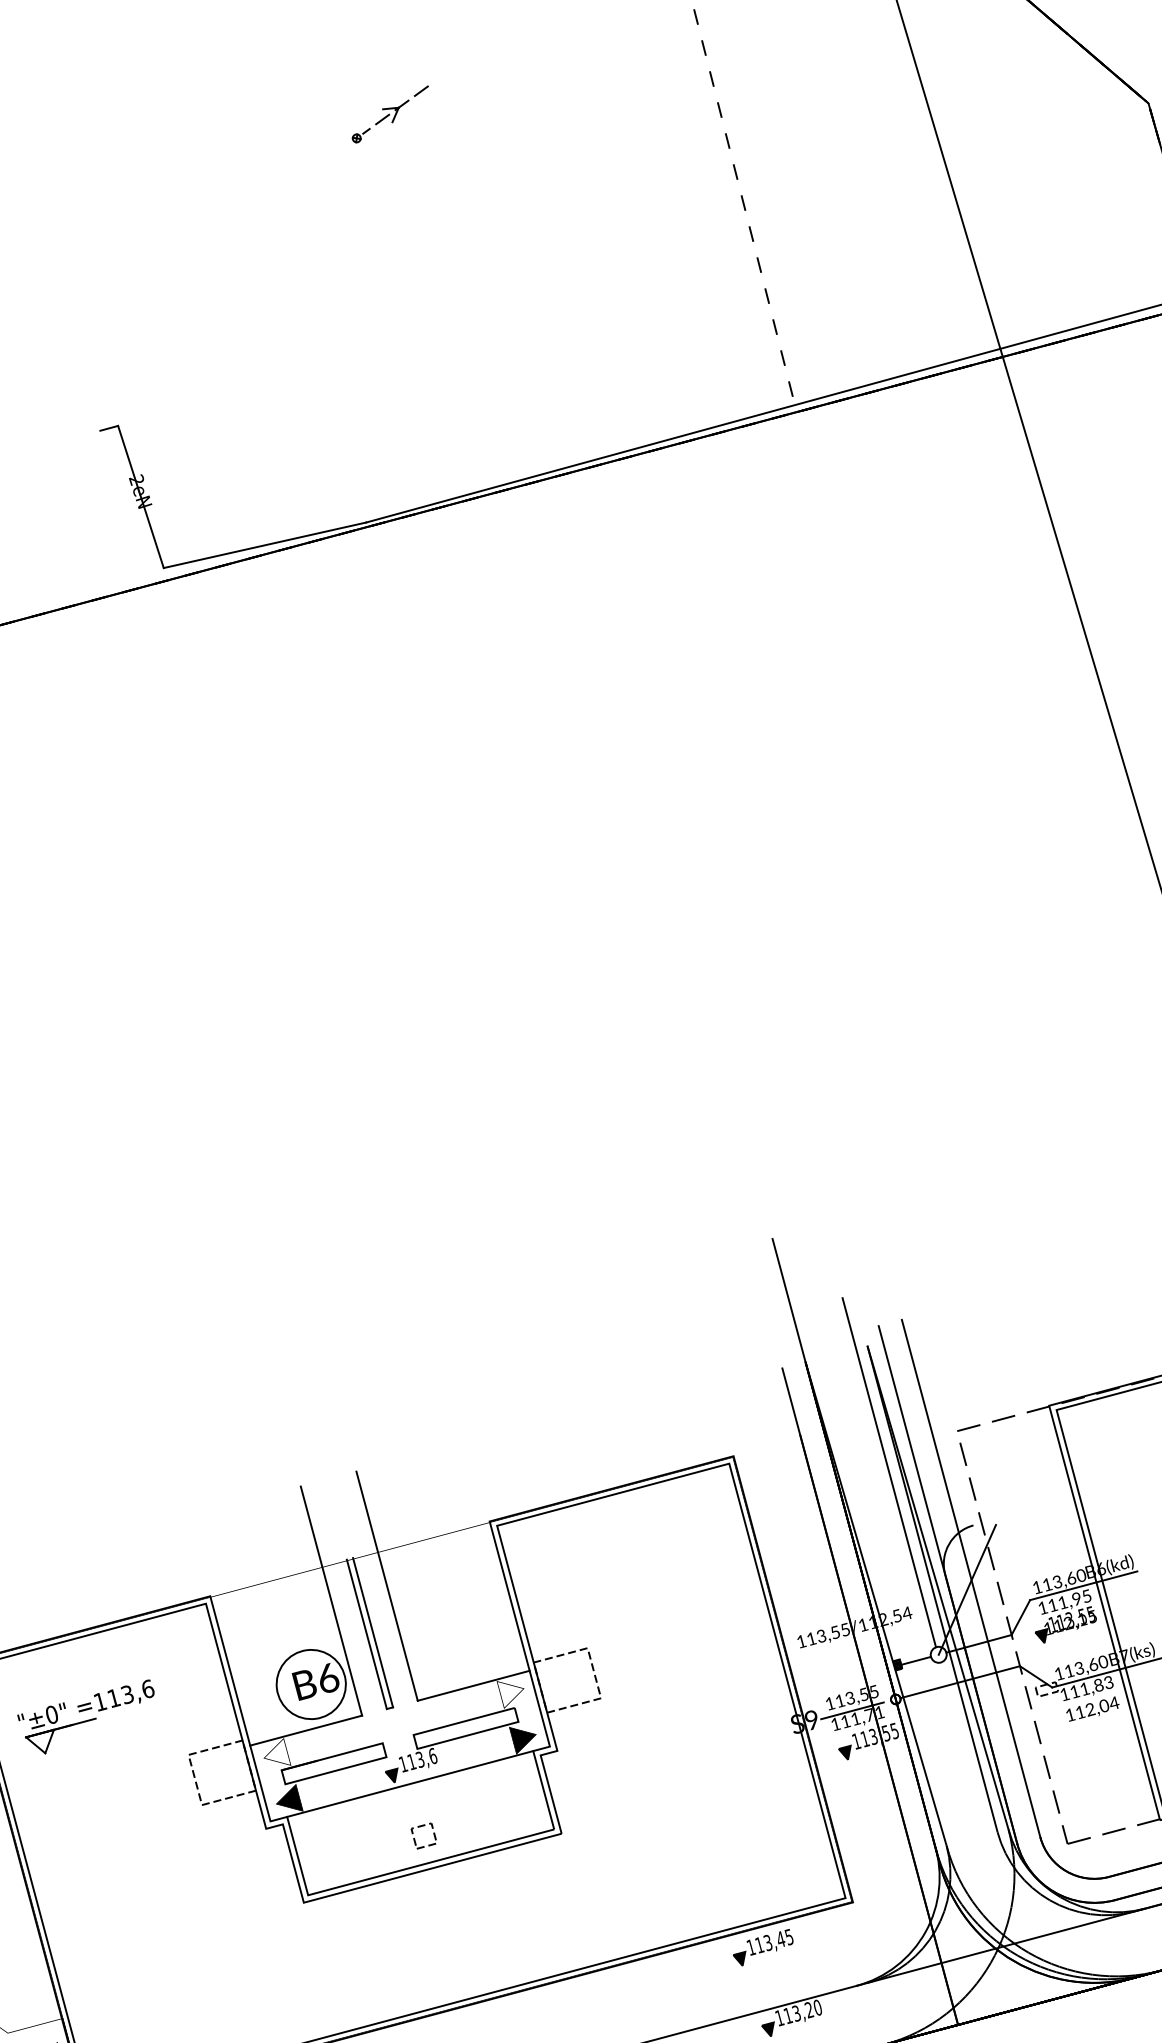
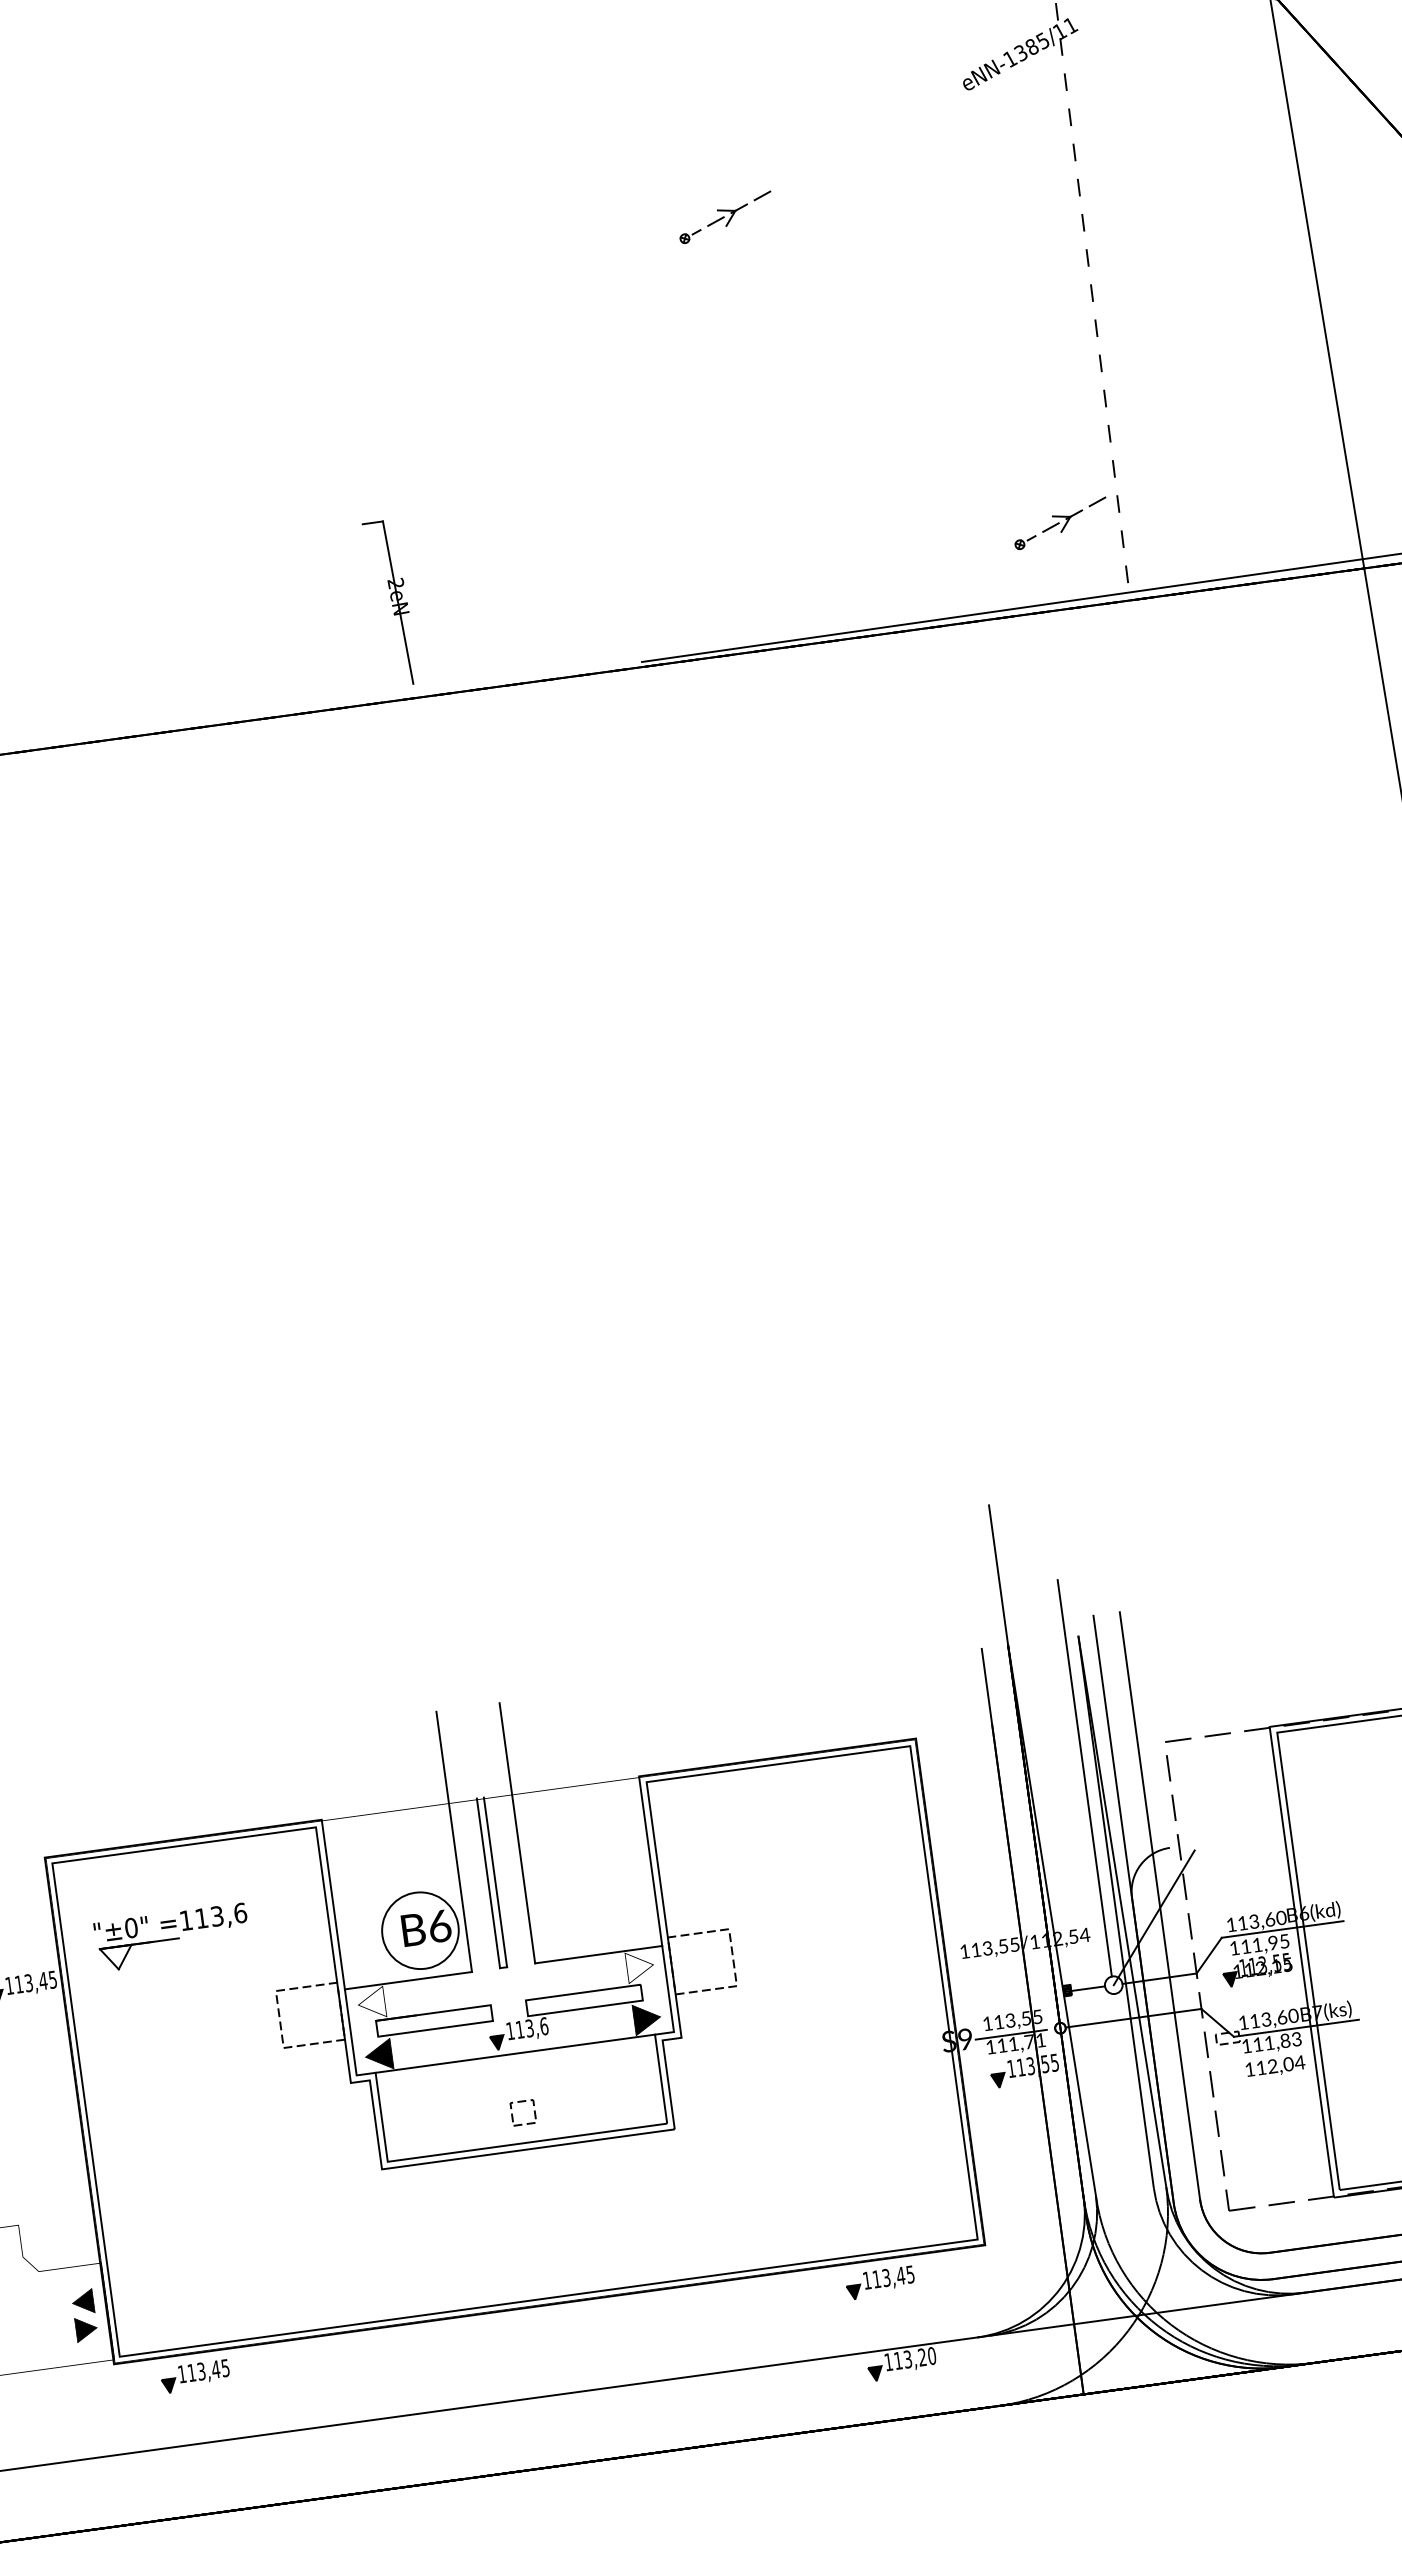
part: (725, 350) -> (1060, 522), added
line: (264, 544) -> (527, 672), removed

